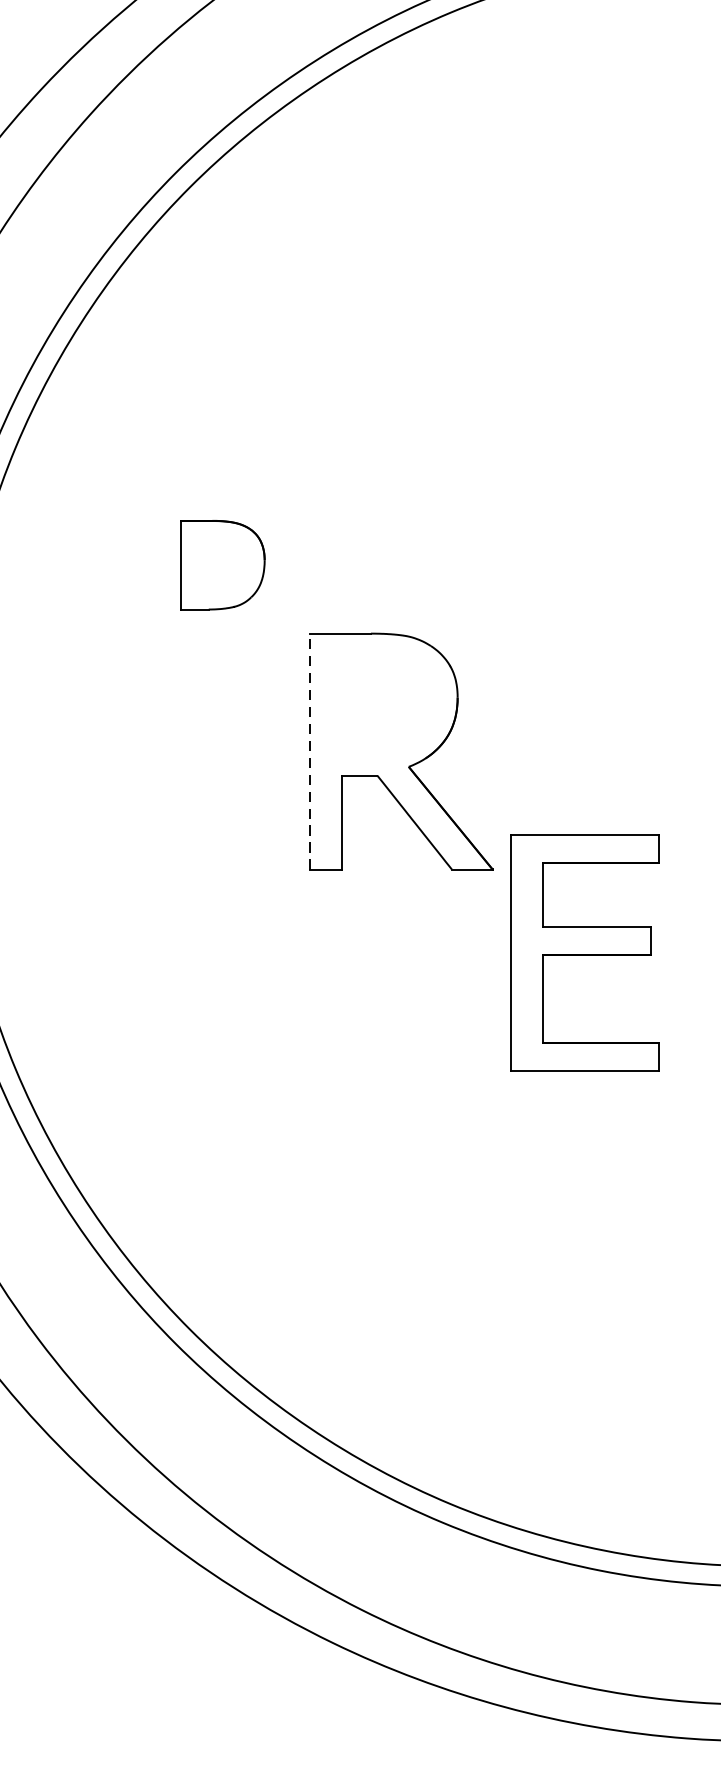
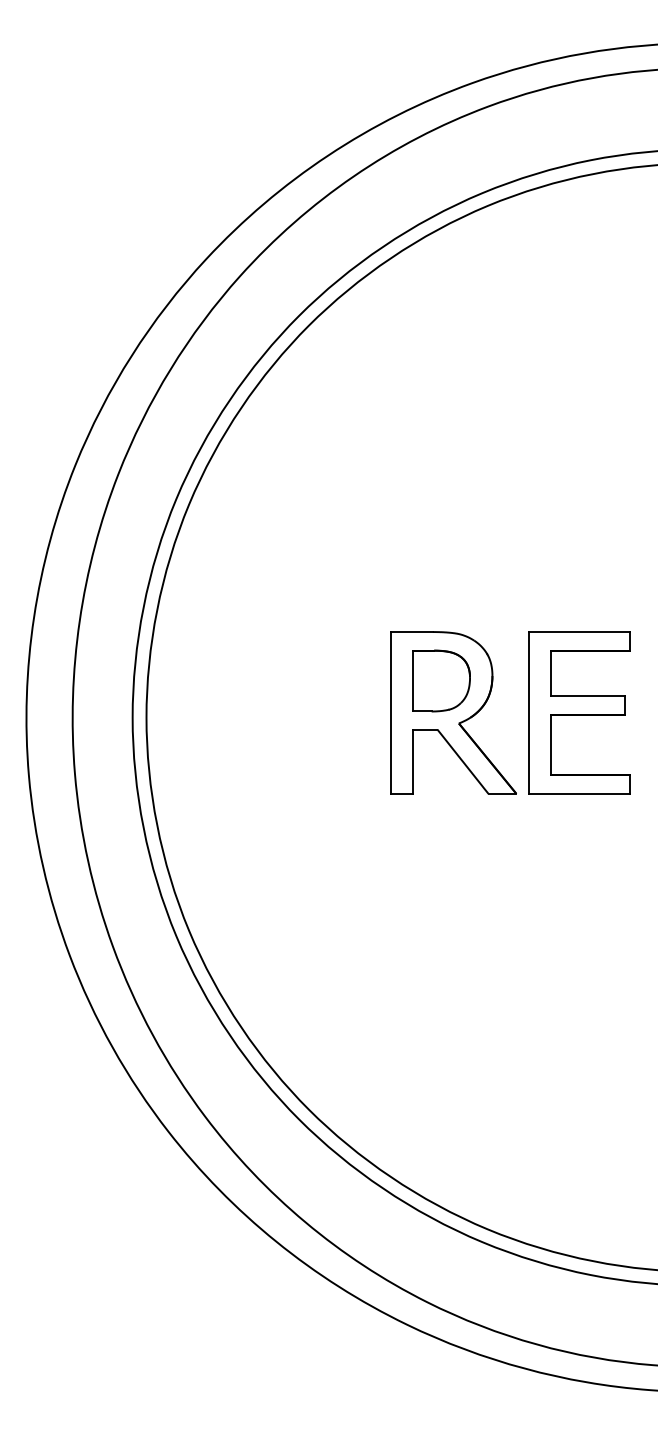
part: (223, 564) -> (441, 680), moved
line: (310, 750) -> (391, 712), dashed -> solid
part: (584, 952) -> (579, 712), moved

